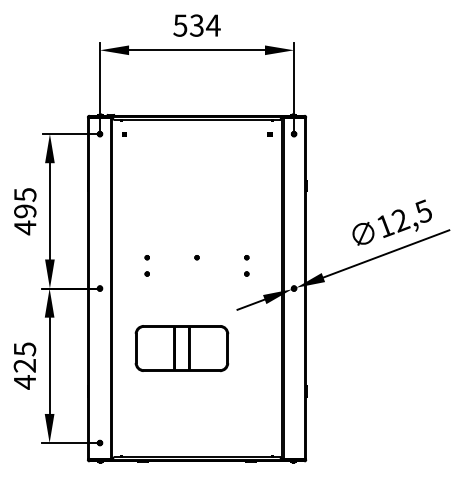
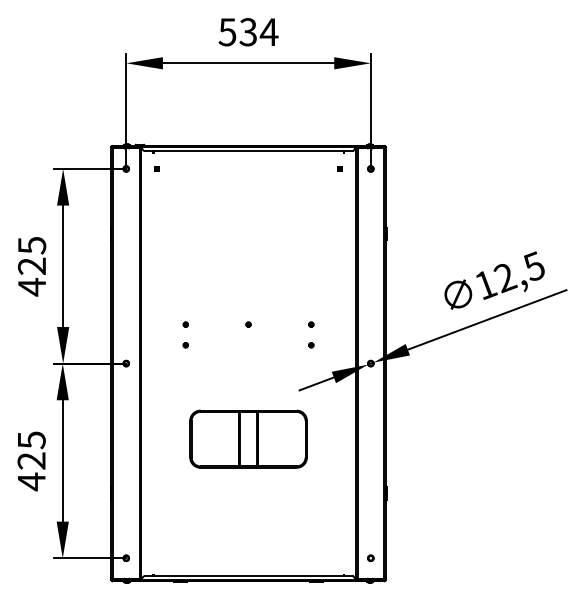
text: (25, 210) -> (32, 265), 495 -> 425
part: (181, 347) -> (248, 438), moved
part: (293, 442) -> (370, 557), added

